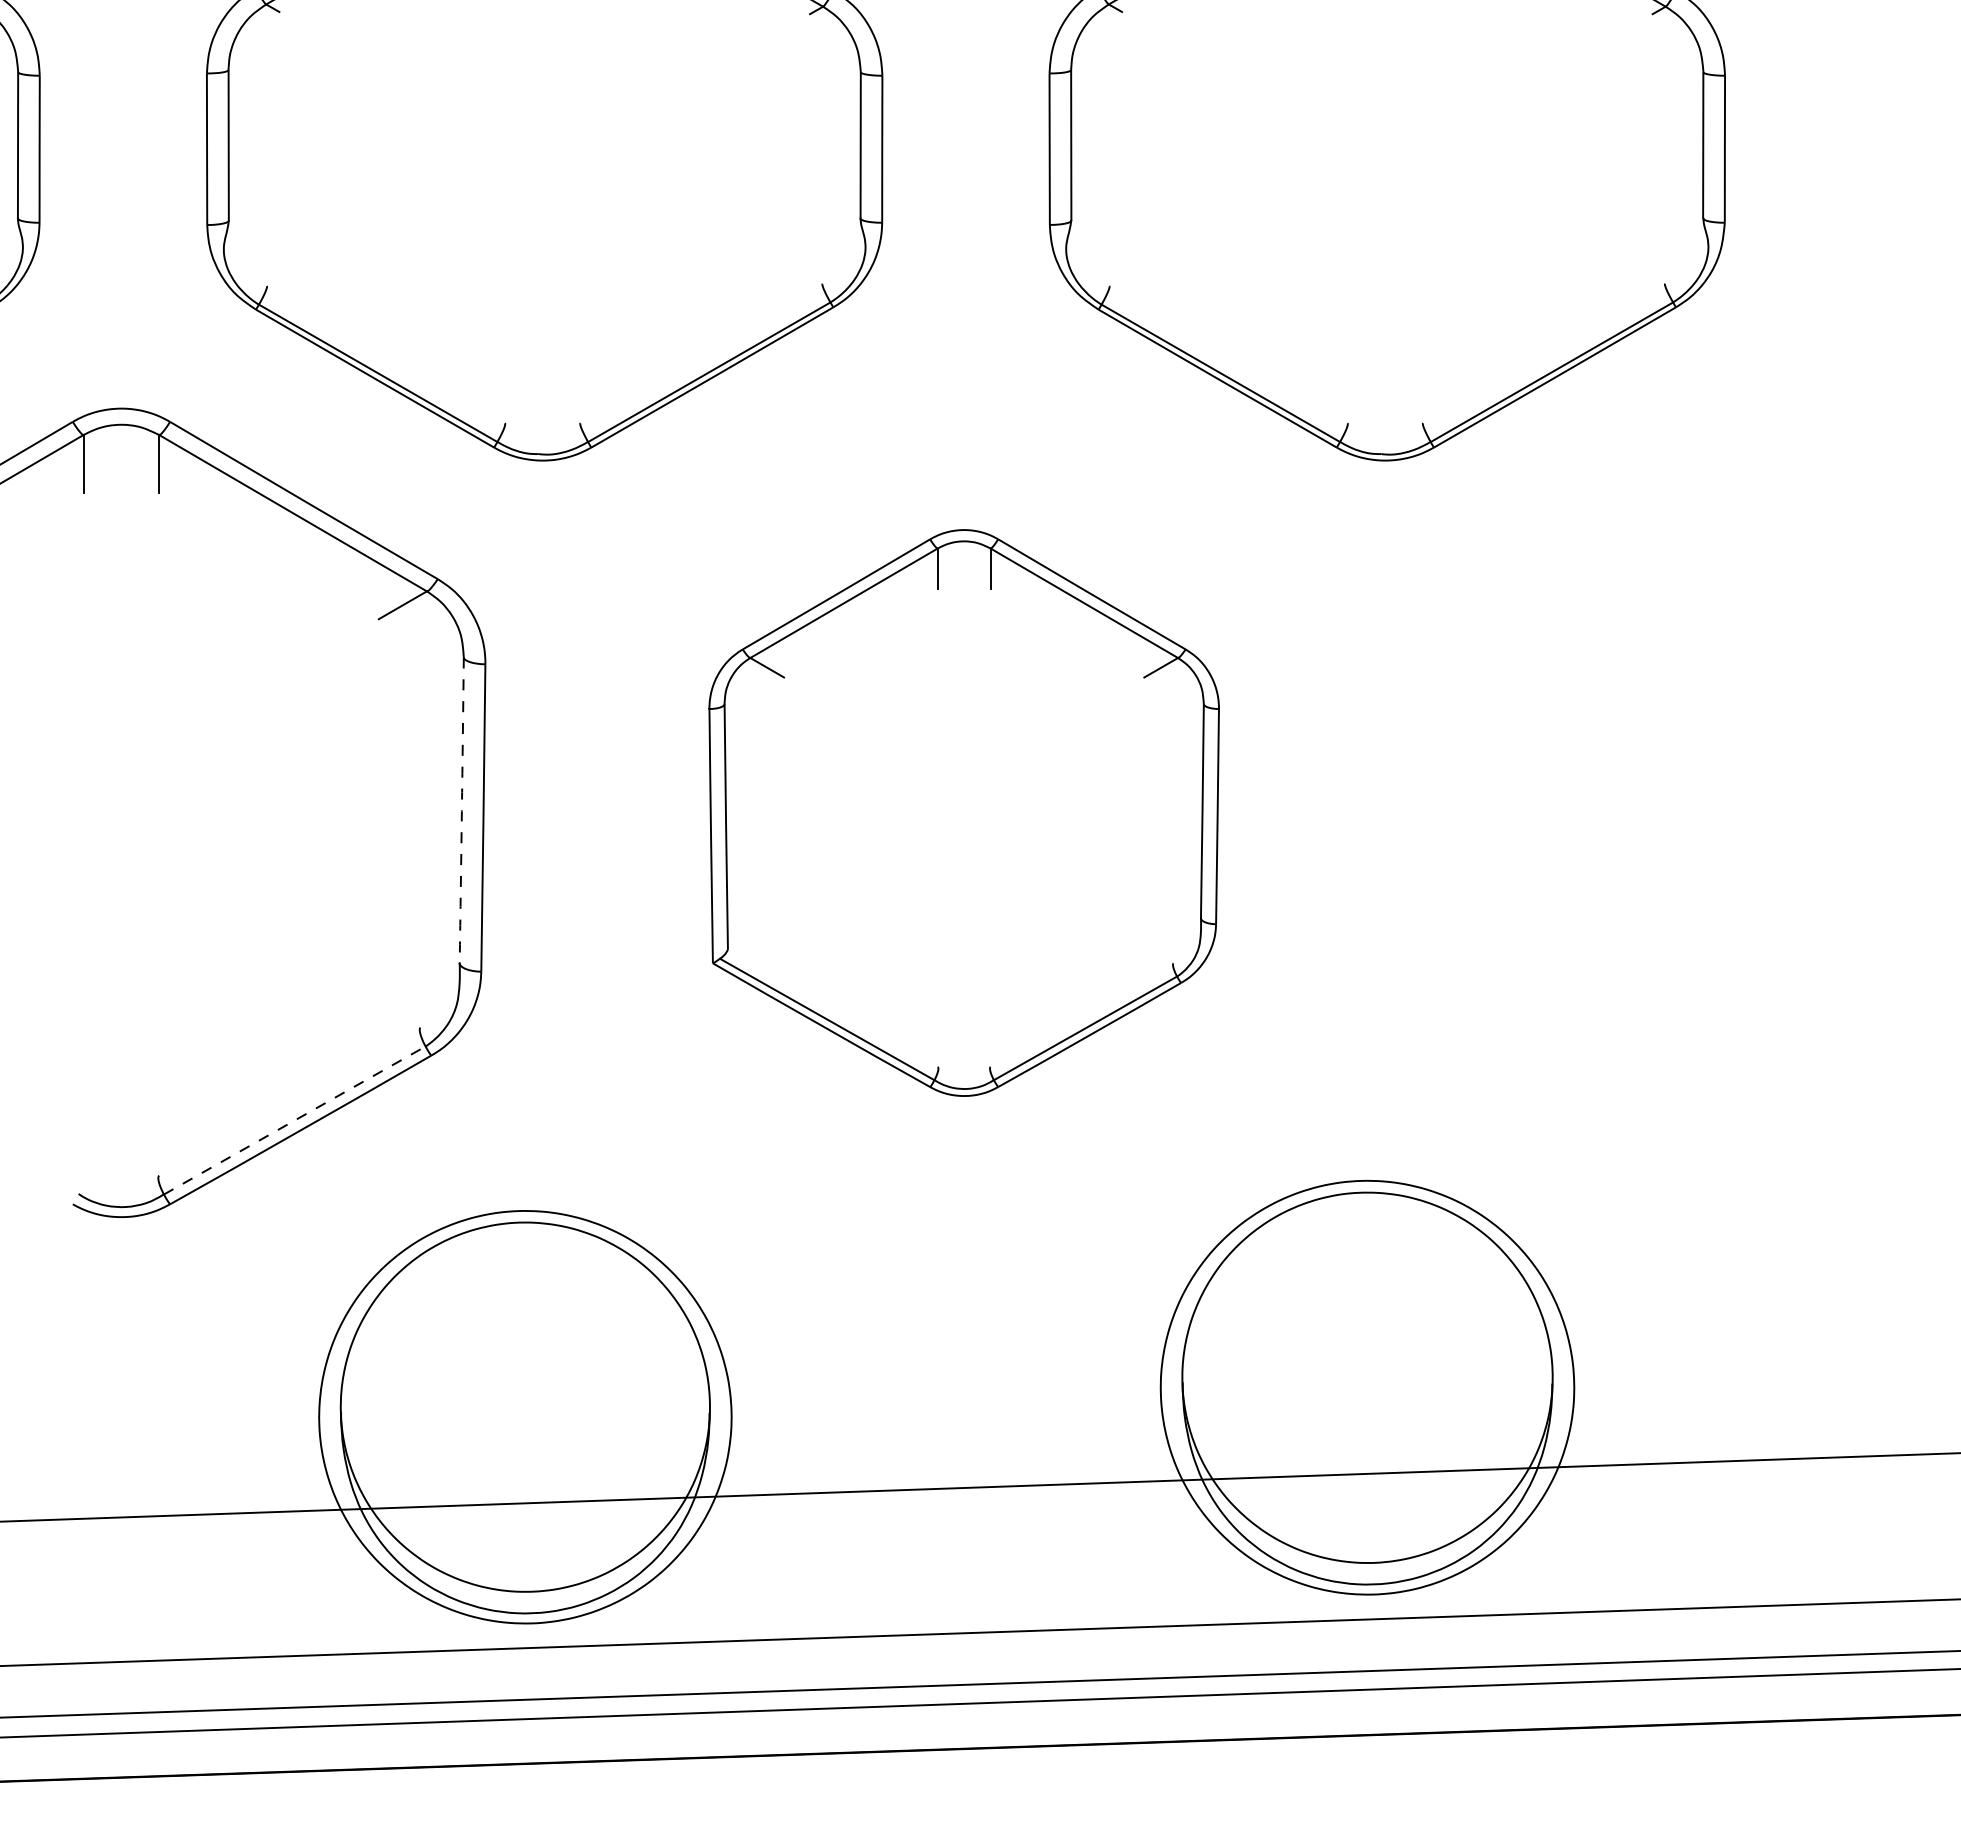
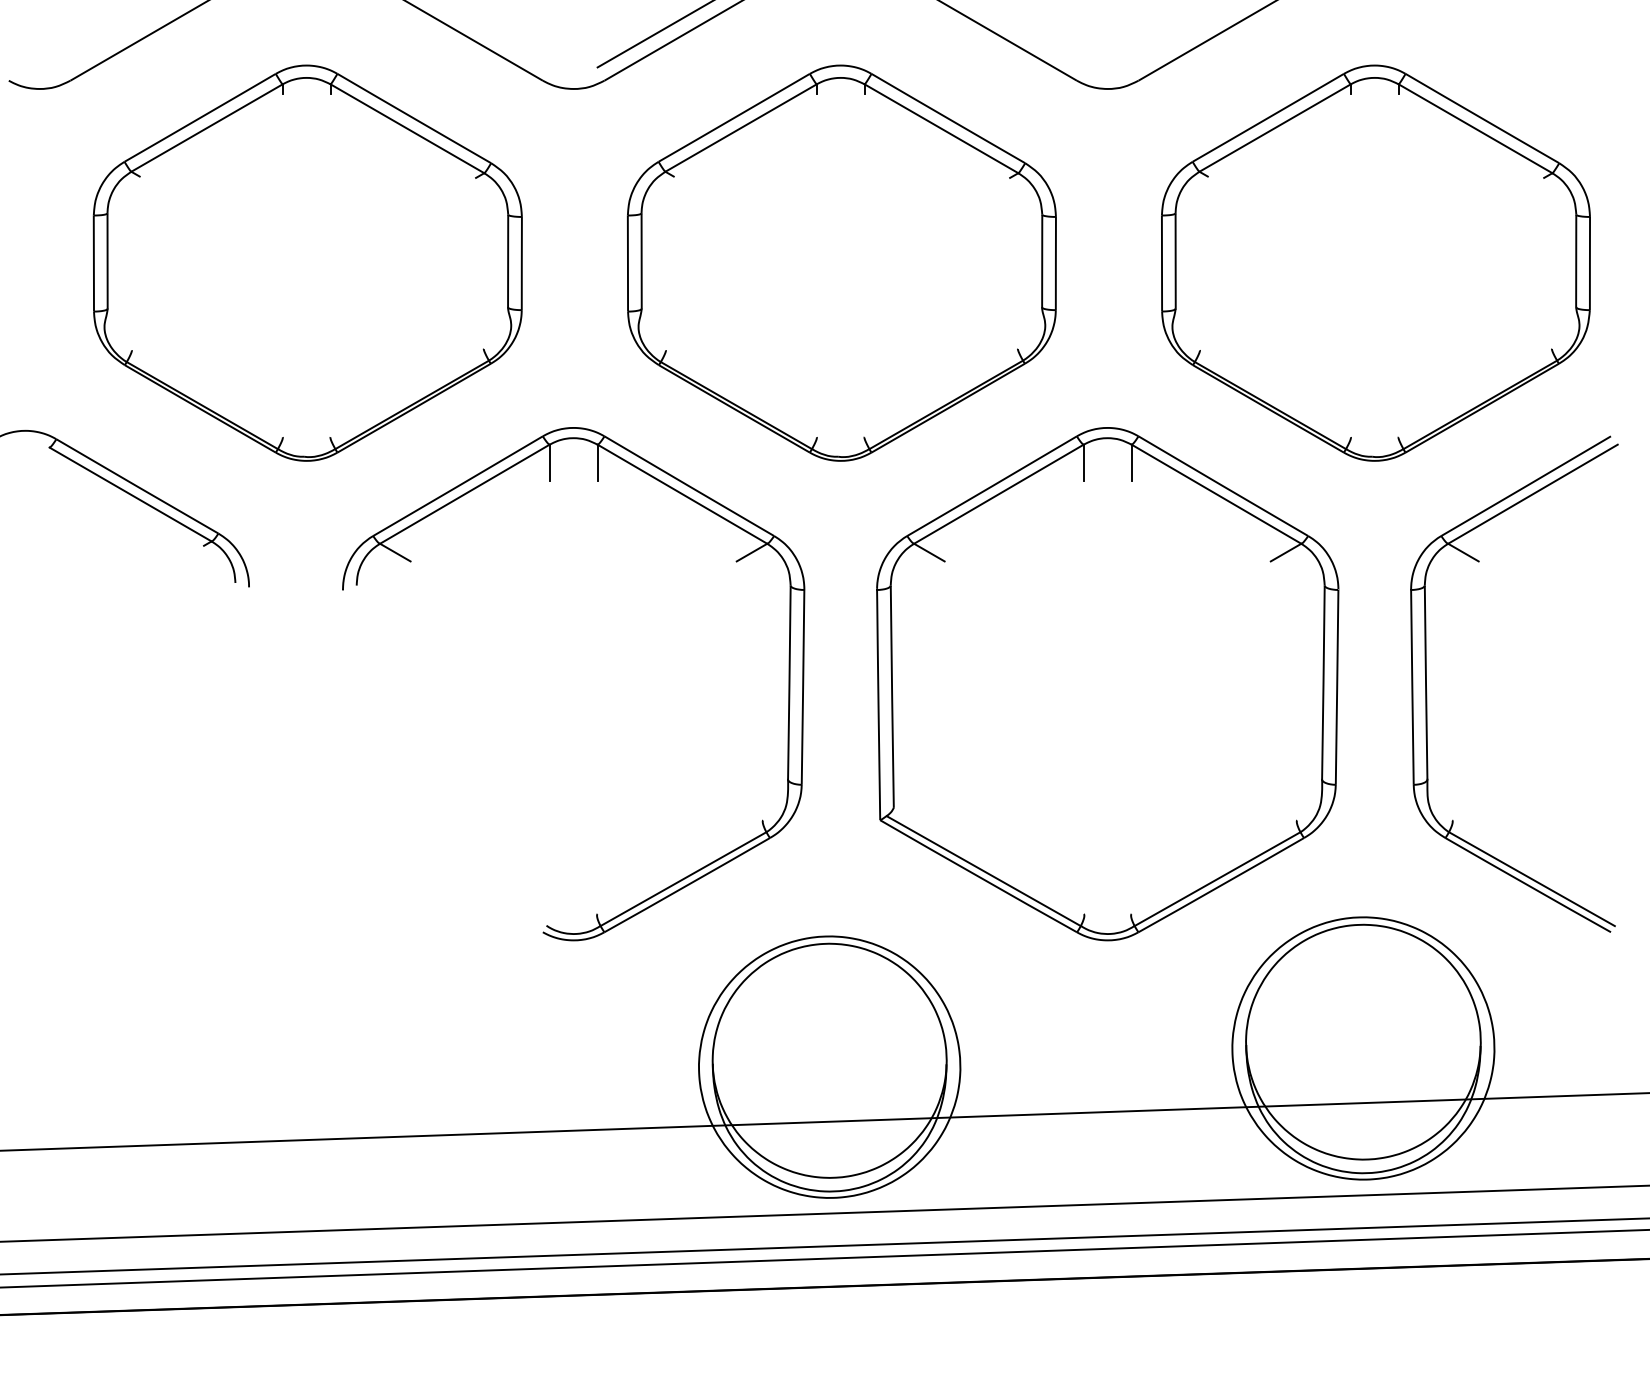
arc: (461, 811) -> (789, 683), dashed -> solid
part: (963, 813) -> (1107, 684), size x1.43
part: (1468, 827) -> (1427, 693), added
line: (294, 1119) -> (683, 878), dashed -> solid

